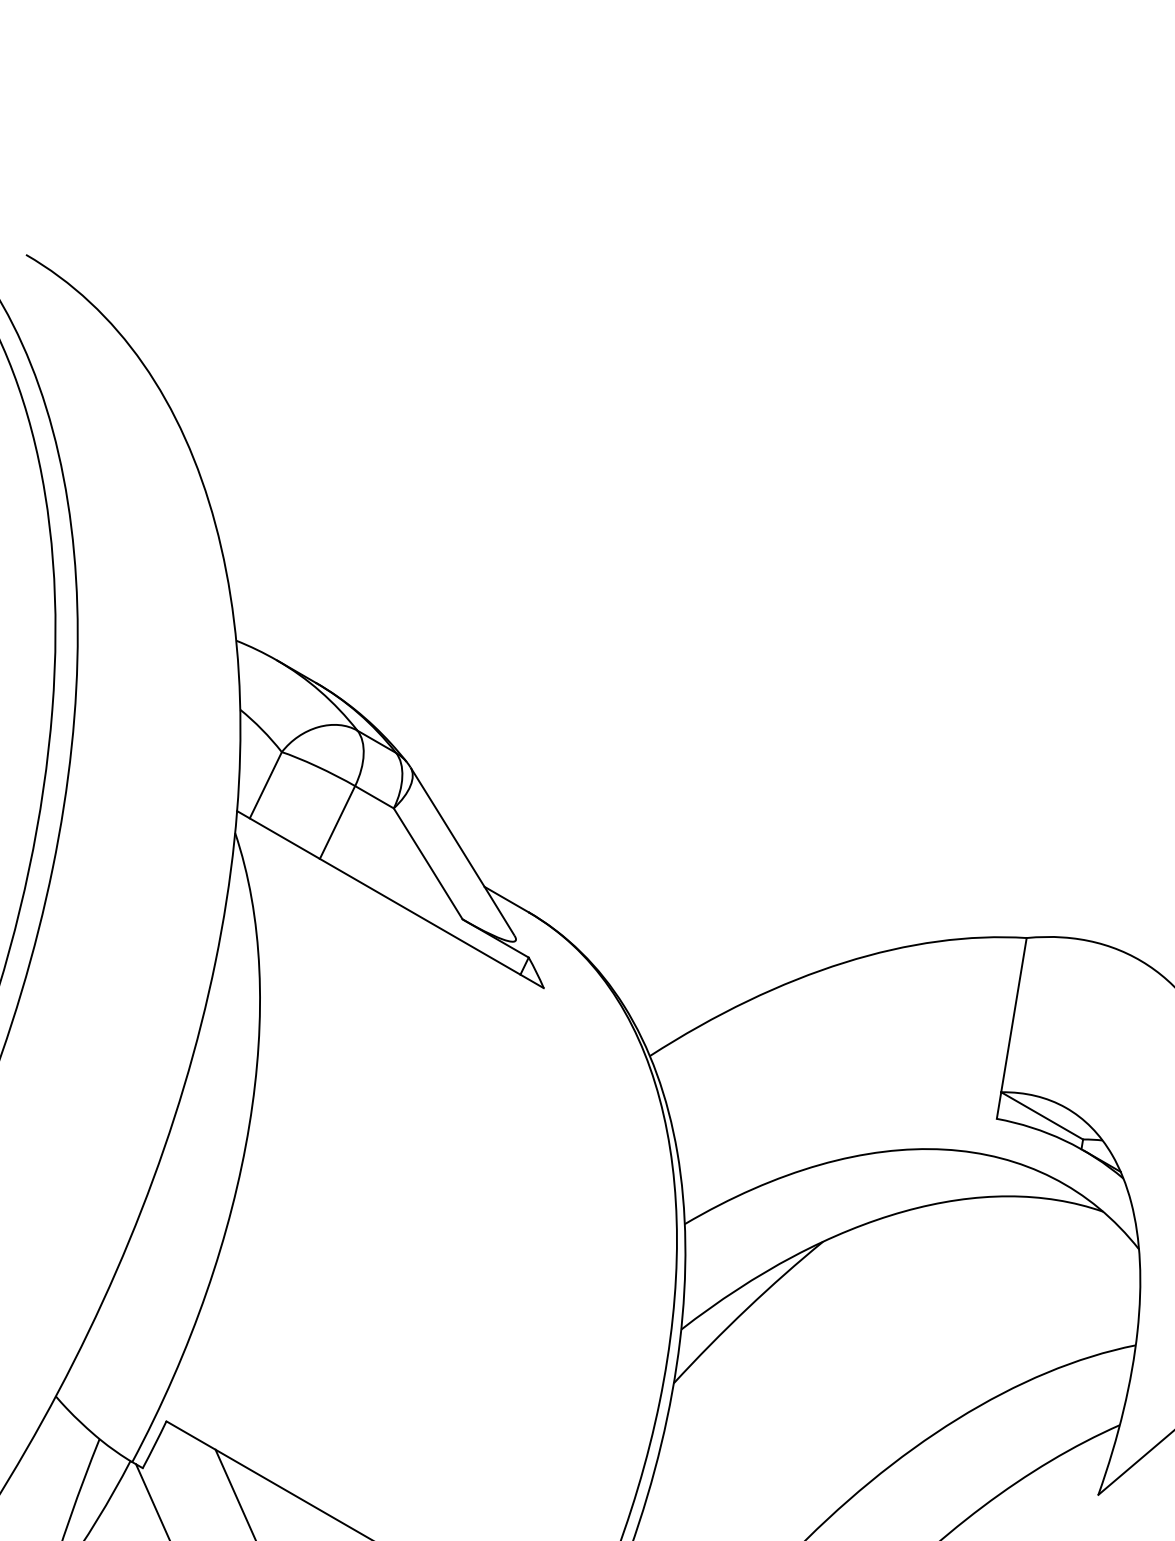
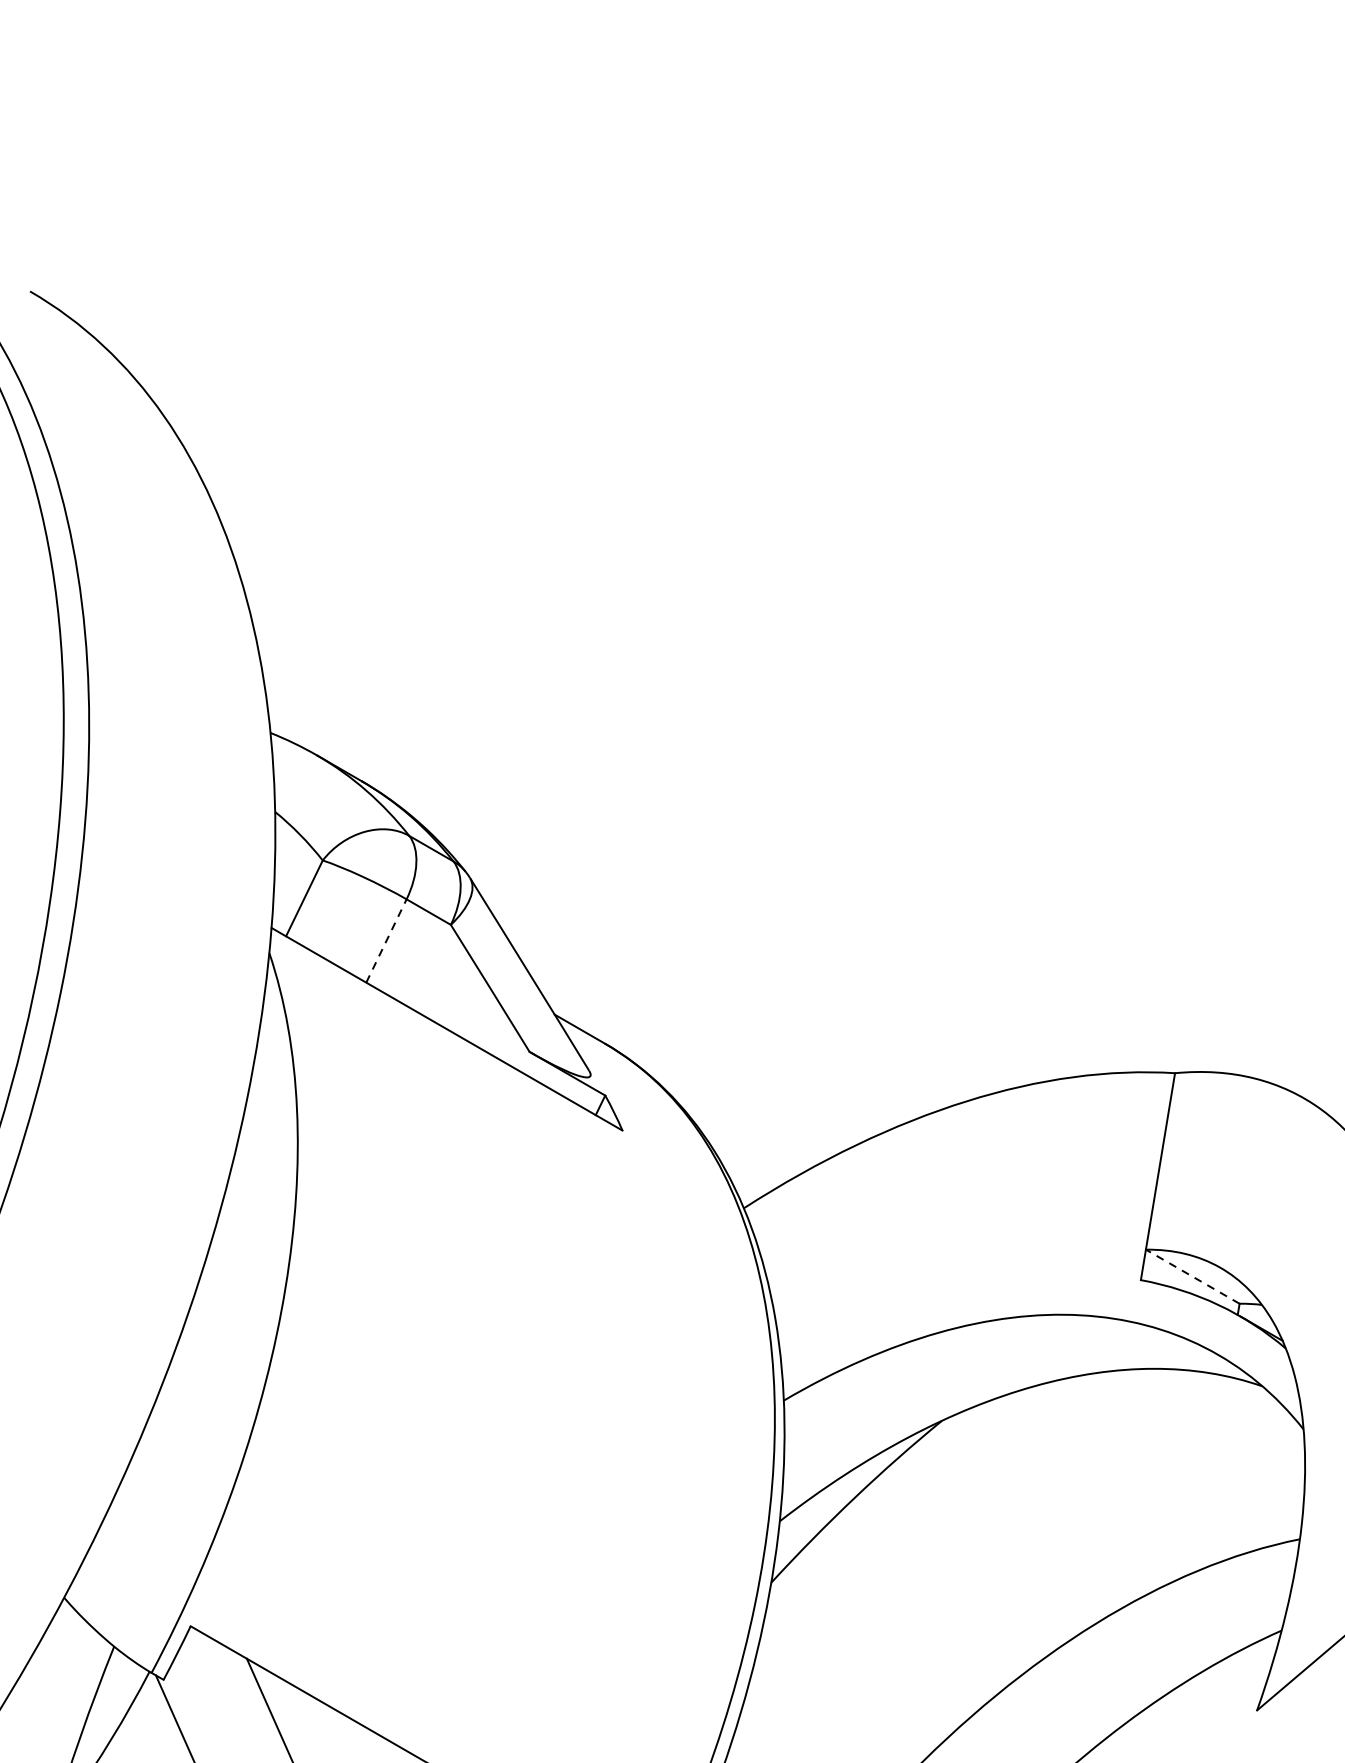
line: (337, 822) -> (386, 941), solid -> dashed
line: (1041, 1115) -> (1192, 1276), solid -> dashed

